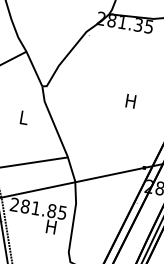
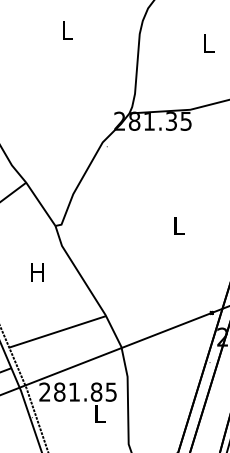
text: (131, 100) -> (178, 225), H -> L
text: (23, 117) -> (37, 272), L -> H
text: (51, 226) -> (99, 413), H -> L

